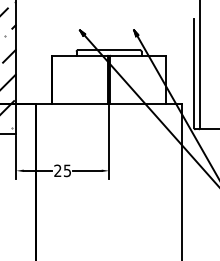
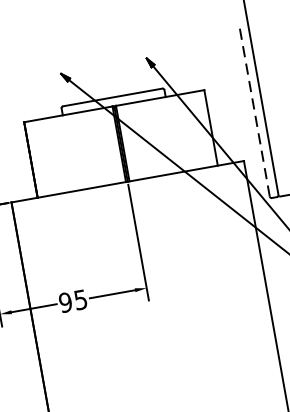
line: (194, 73) -> (254, 109), solid -> dashed
text: (57, 170) -> (64, 302), 25 -> 95

